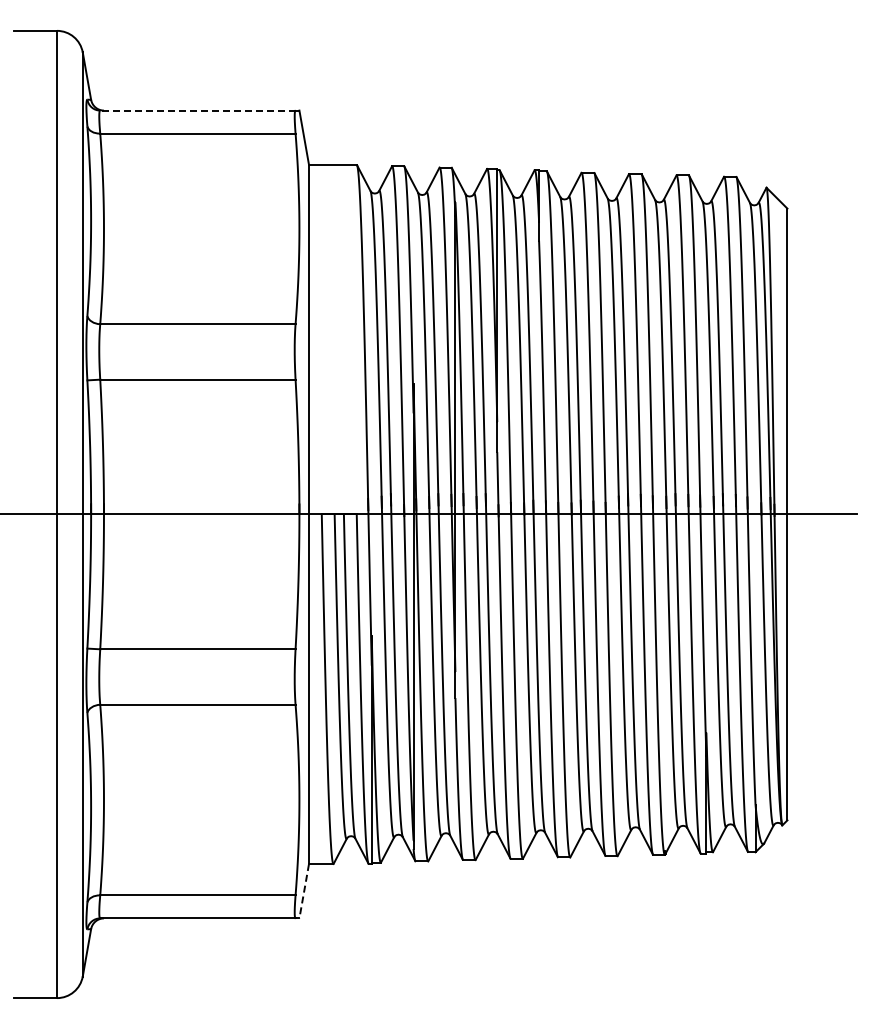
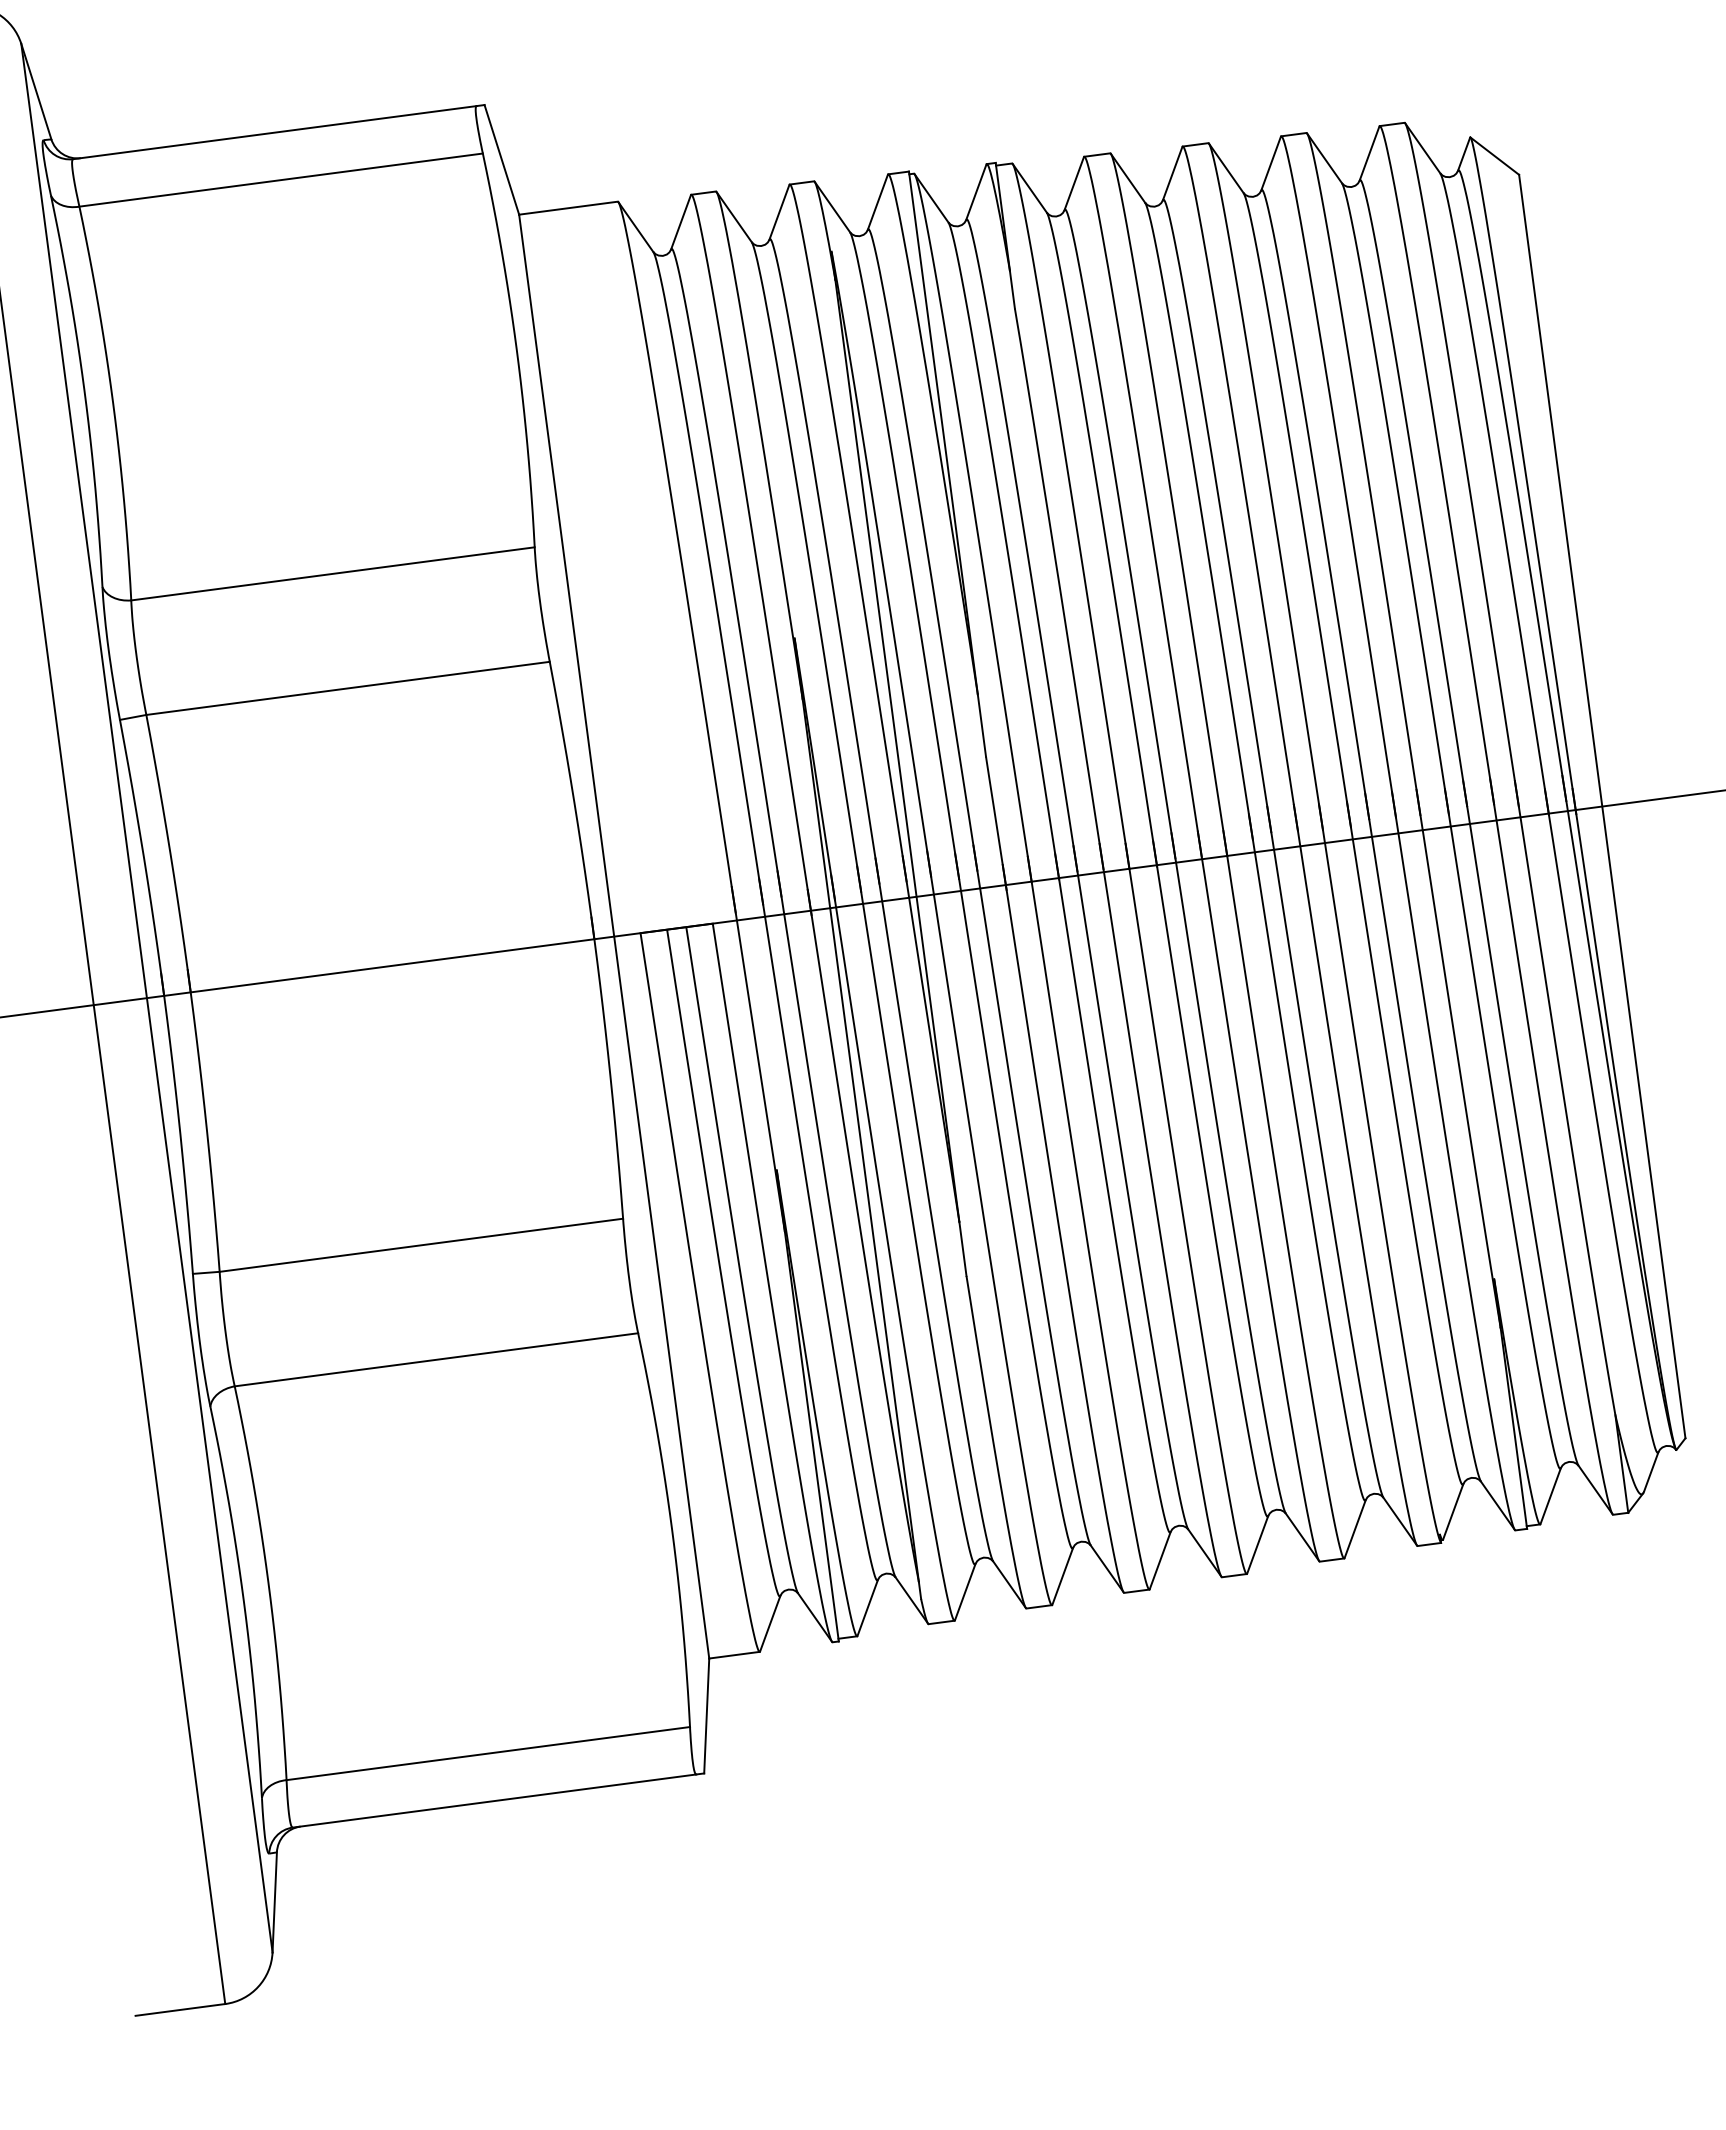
line: (197, 110) -> (274, 132), dashed -> solid
line: (304, 891) -> (707, 1716), dashed -> solid

